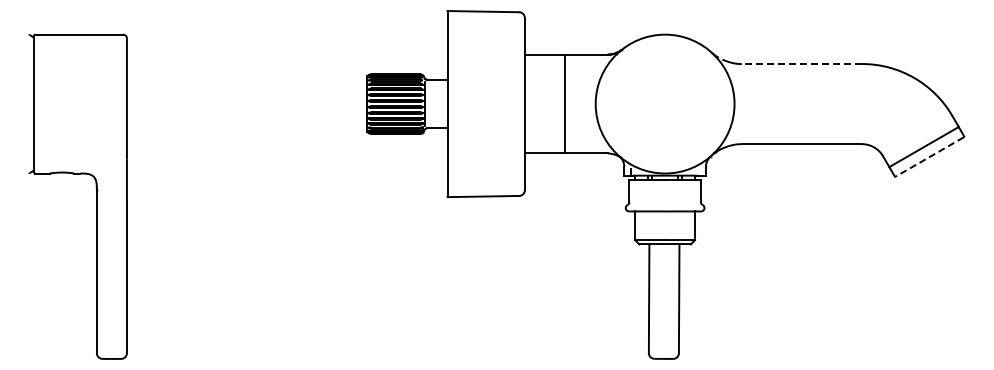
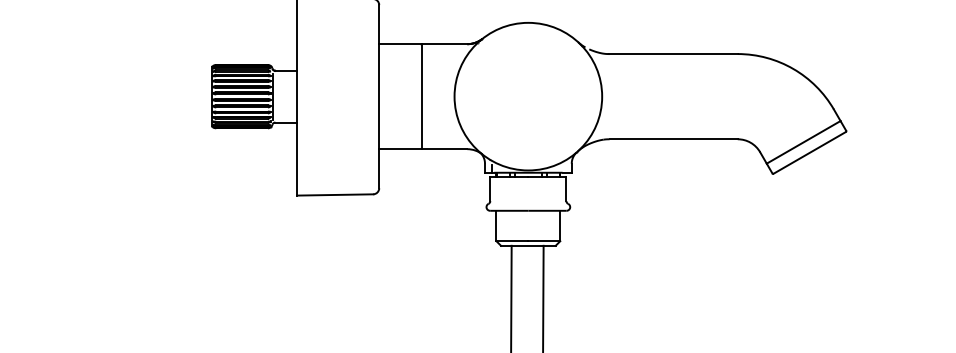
line: (801, 64) -> (673, 54), dashed -> solid
line: (929, 157) -> (809, 153), dashed -> solid

